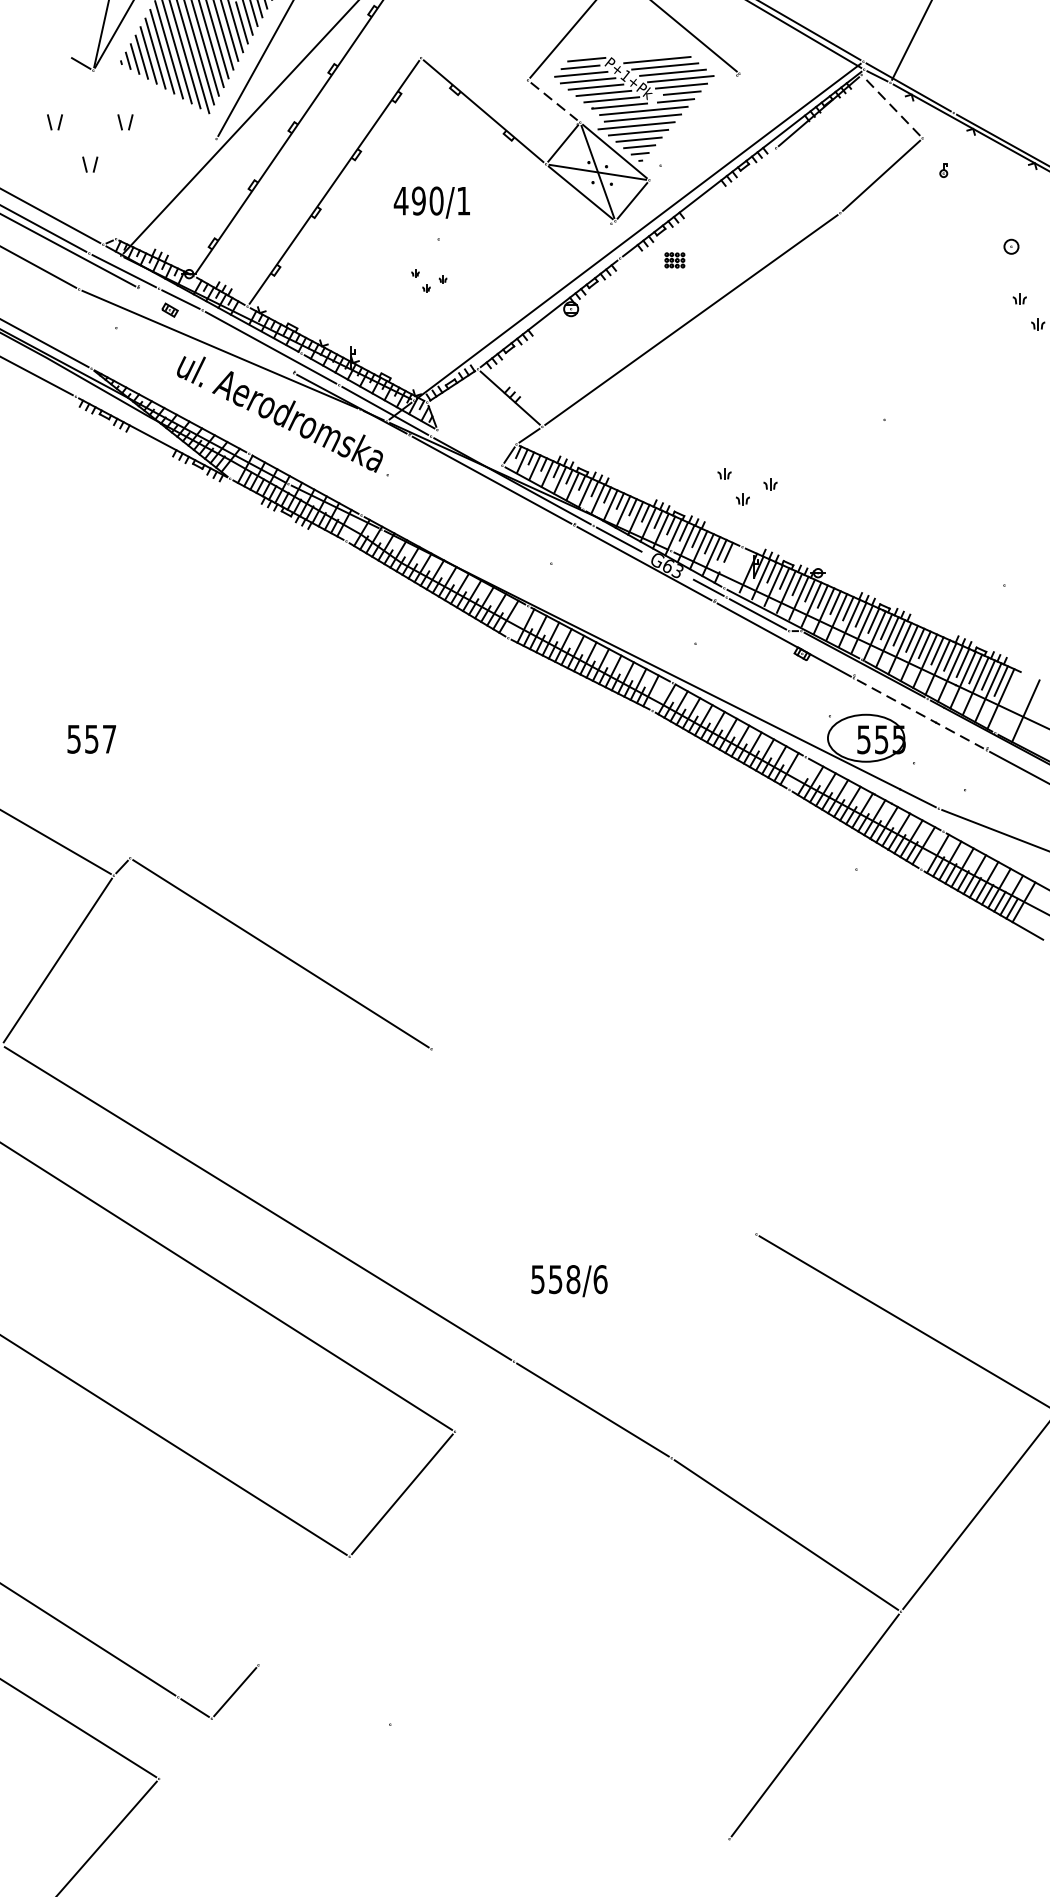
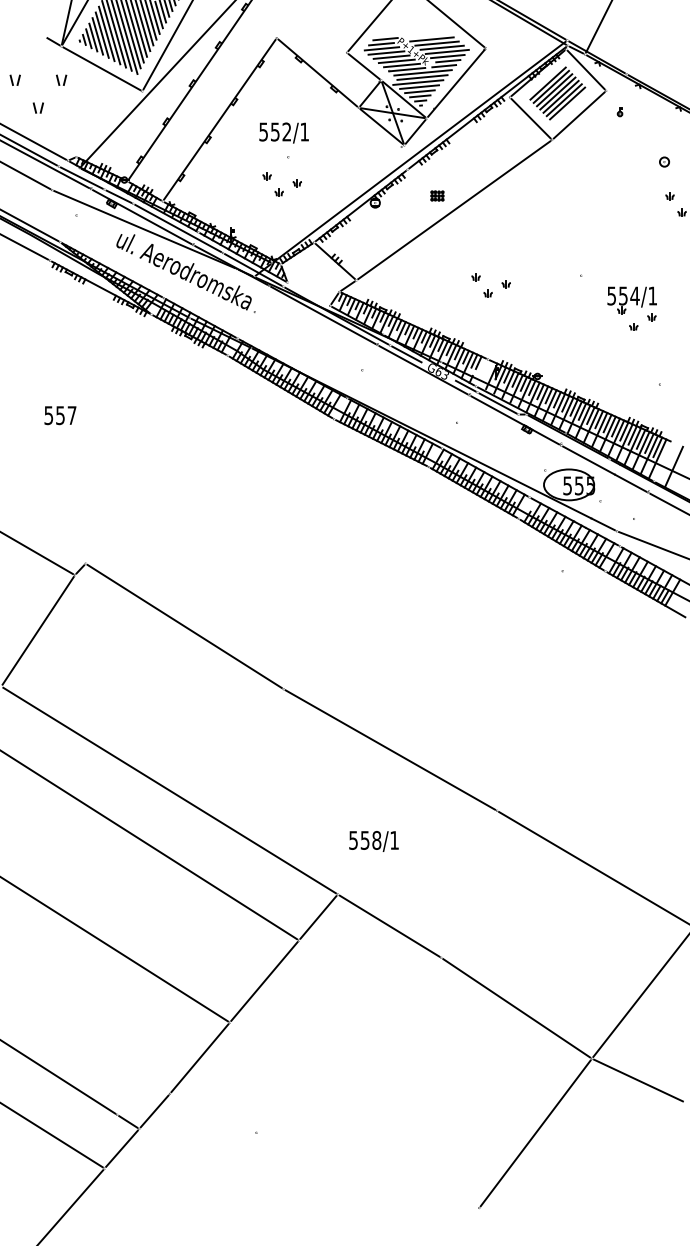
line: (554, 101) -> (364, 66), dashed -> solid
line: (154, 104) -> (101, 68), added
line: (892, 107) -> (586, 70), dashed -> solid
line: (694, 127) -> (456, 83), added
hatch: (848, 142) -> (557, 93), added
part: (84, 156) -> (34, 102), moved
line: (807, 180) -> (530, 118), added
text: (417, 200) -> (274, 131), 490/1 -> 552/1
part: (674, 259) -> (437, 195), moved
part: (428, 280) -> (281, 184), size x1.67
line: (216, 331) -> (142, 217), added
part: (961, 469) -> (631, 308), added
part: (746, 486) -> (490, 285), moved
line: (921, 714) -> (605, 469), dashed -> solid
text: (91, 739) -> (60, 415), moved
line: (594, 1141) -> (390, 749), added
text: (600, 1279) -> (394, 840), 558/6 -> 558/1
line: (484, 1396) -> (318, 917), added
line: (303, 1611) -> (199, 1058), added
line: (971, 1644) -> (638, 1080), added
line: (184, 1748) -> (121, 1148), added

